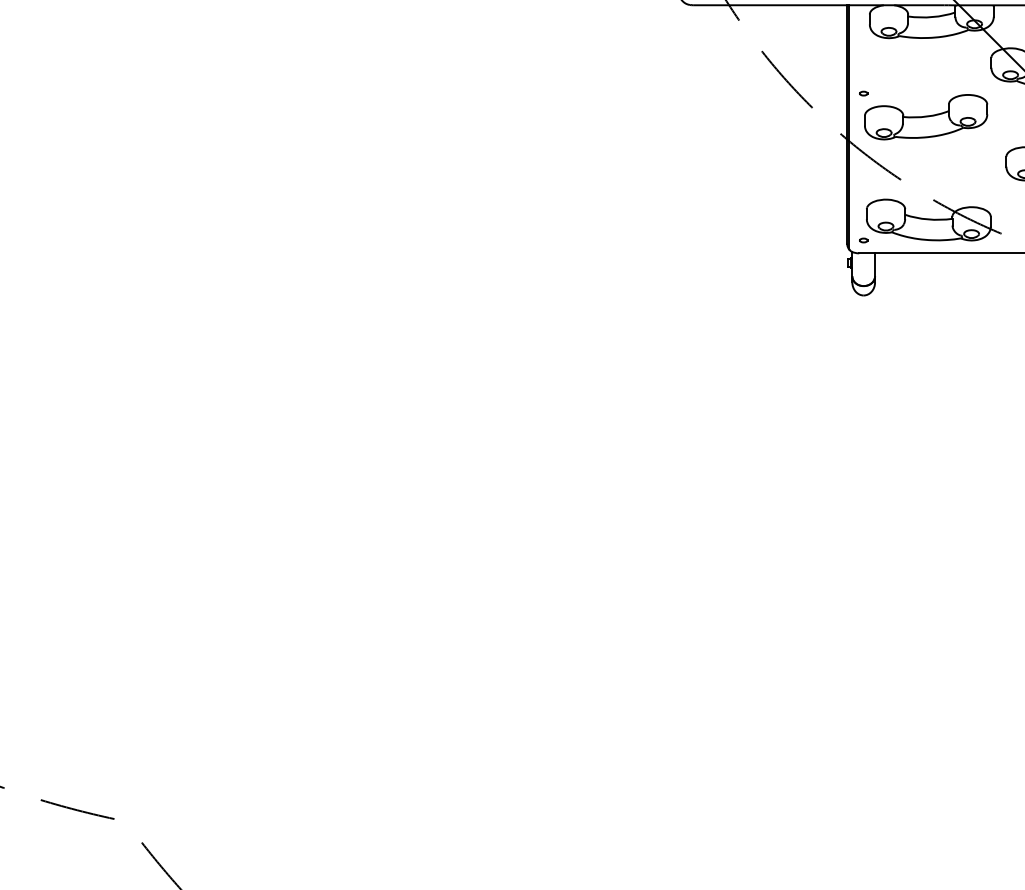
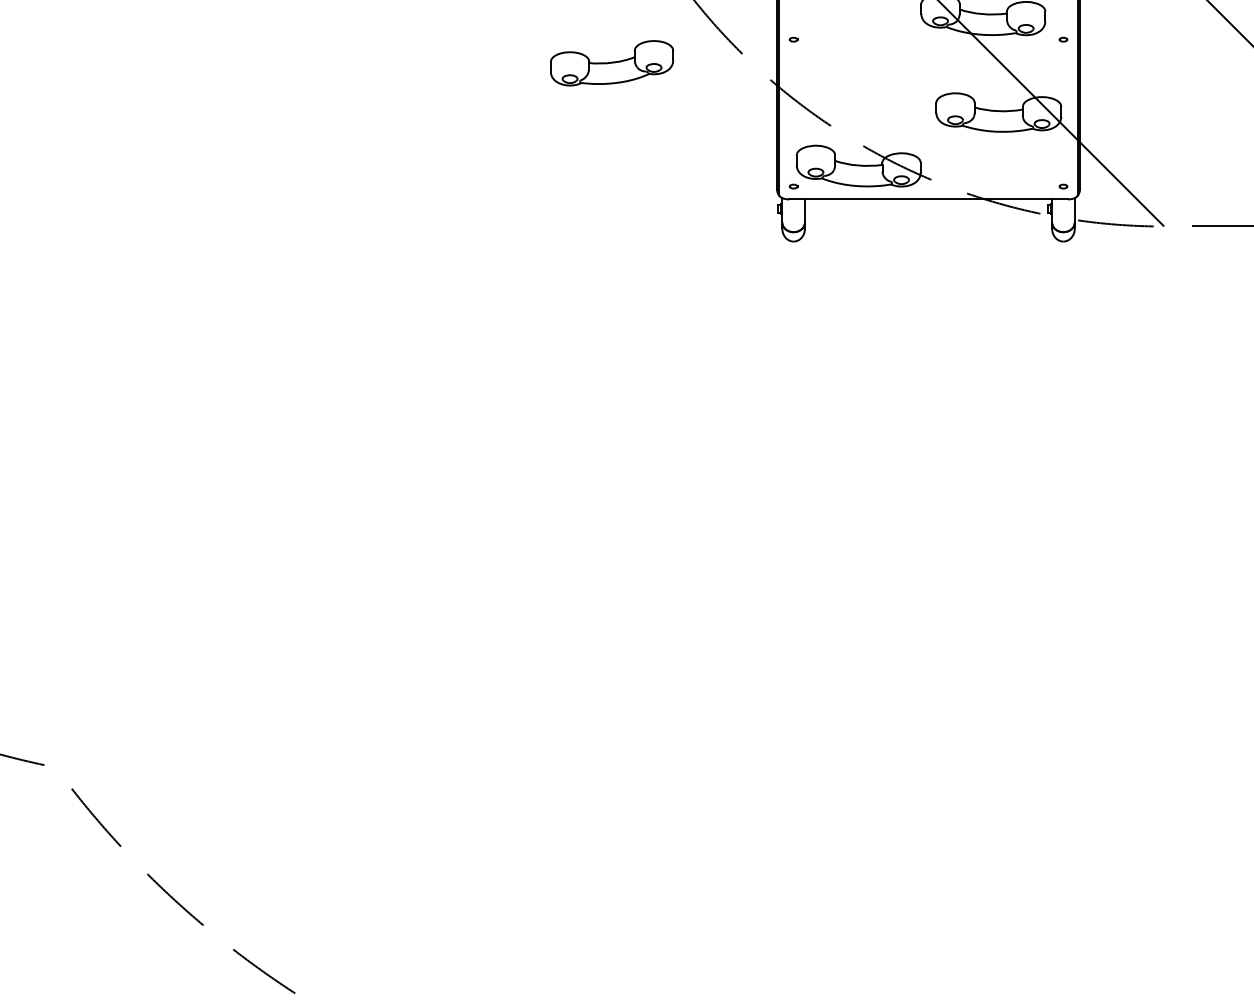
part: (926, 117) -> (612, 63), moved

